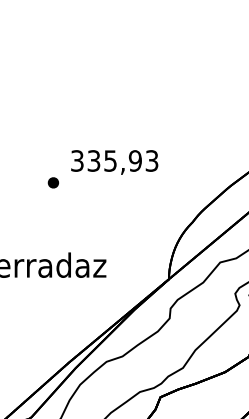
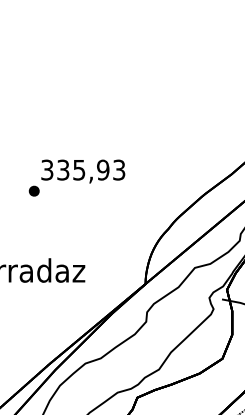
text: (114, 162) -> (83, 171), moved

